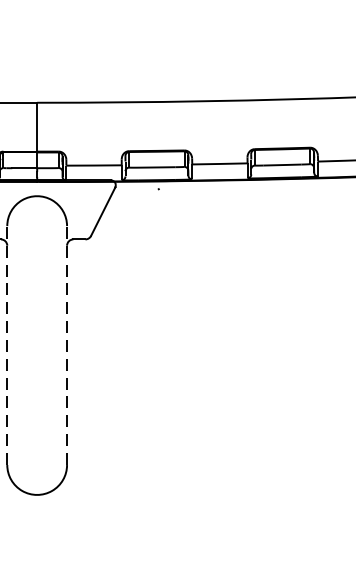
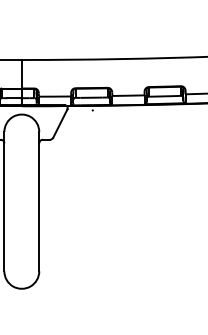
line: (7, 345) -> (4, 201), dashed -> solid
line: (67, 345) -> (39, 201), dashed -> solid

